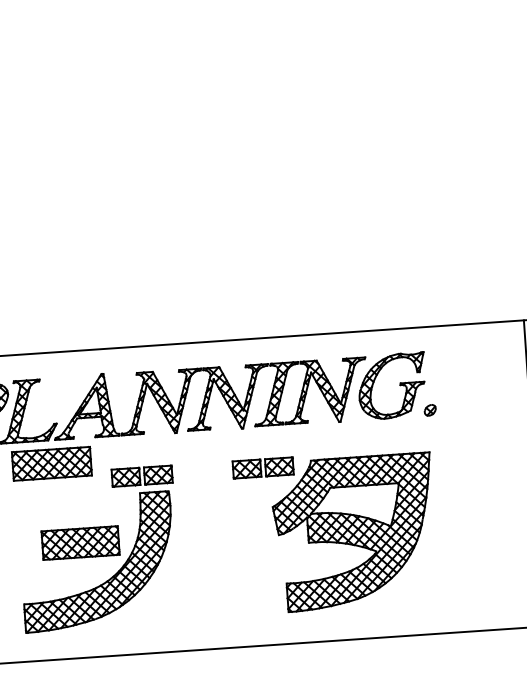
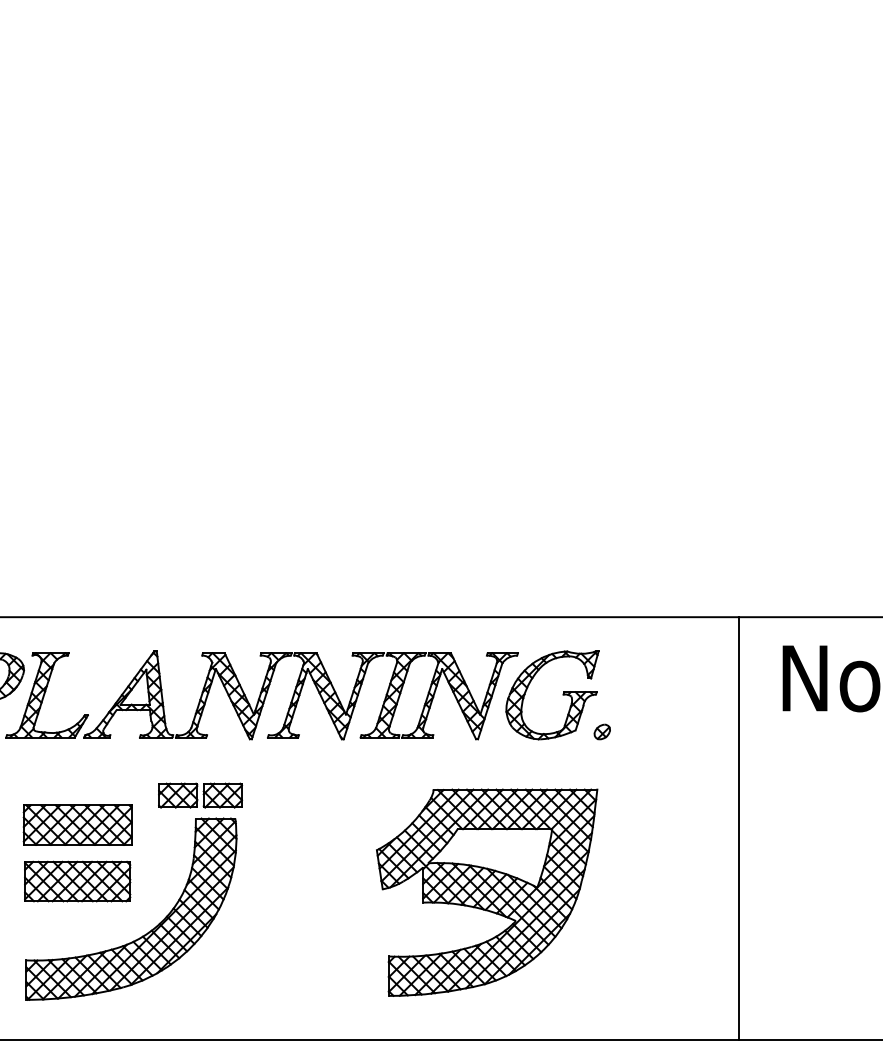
part: (51, 463) -> (77, 824), moved
part: (263, 467) -> (367, 795), removed
part: (80, 543) -> (77, 881), moved

